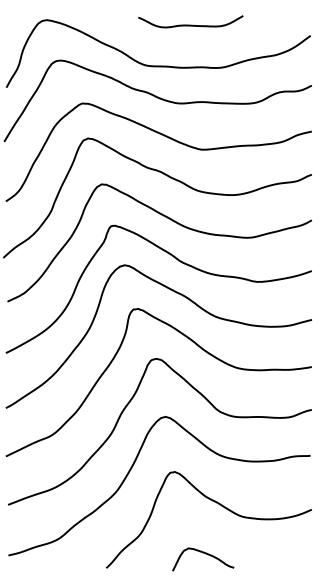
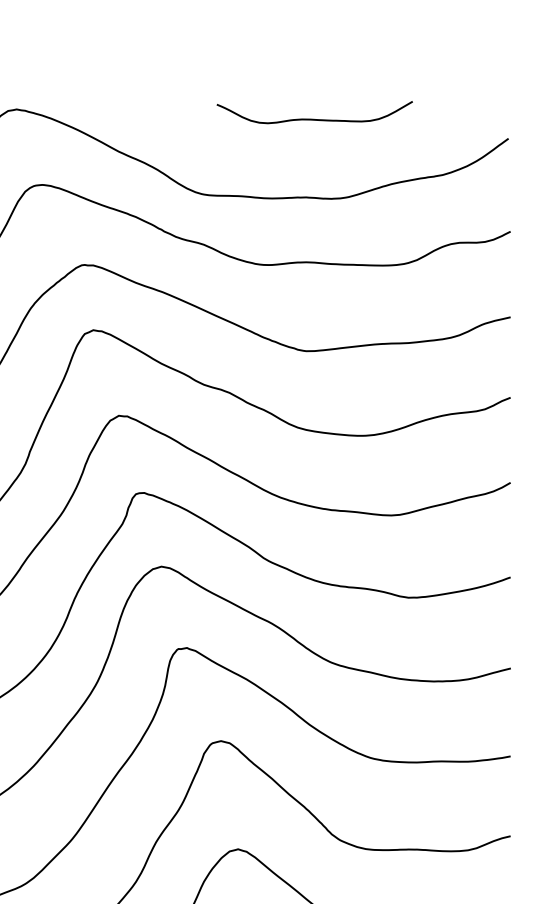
curve: (190, 24) -> (314, 117), moved

